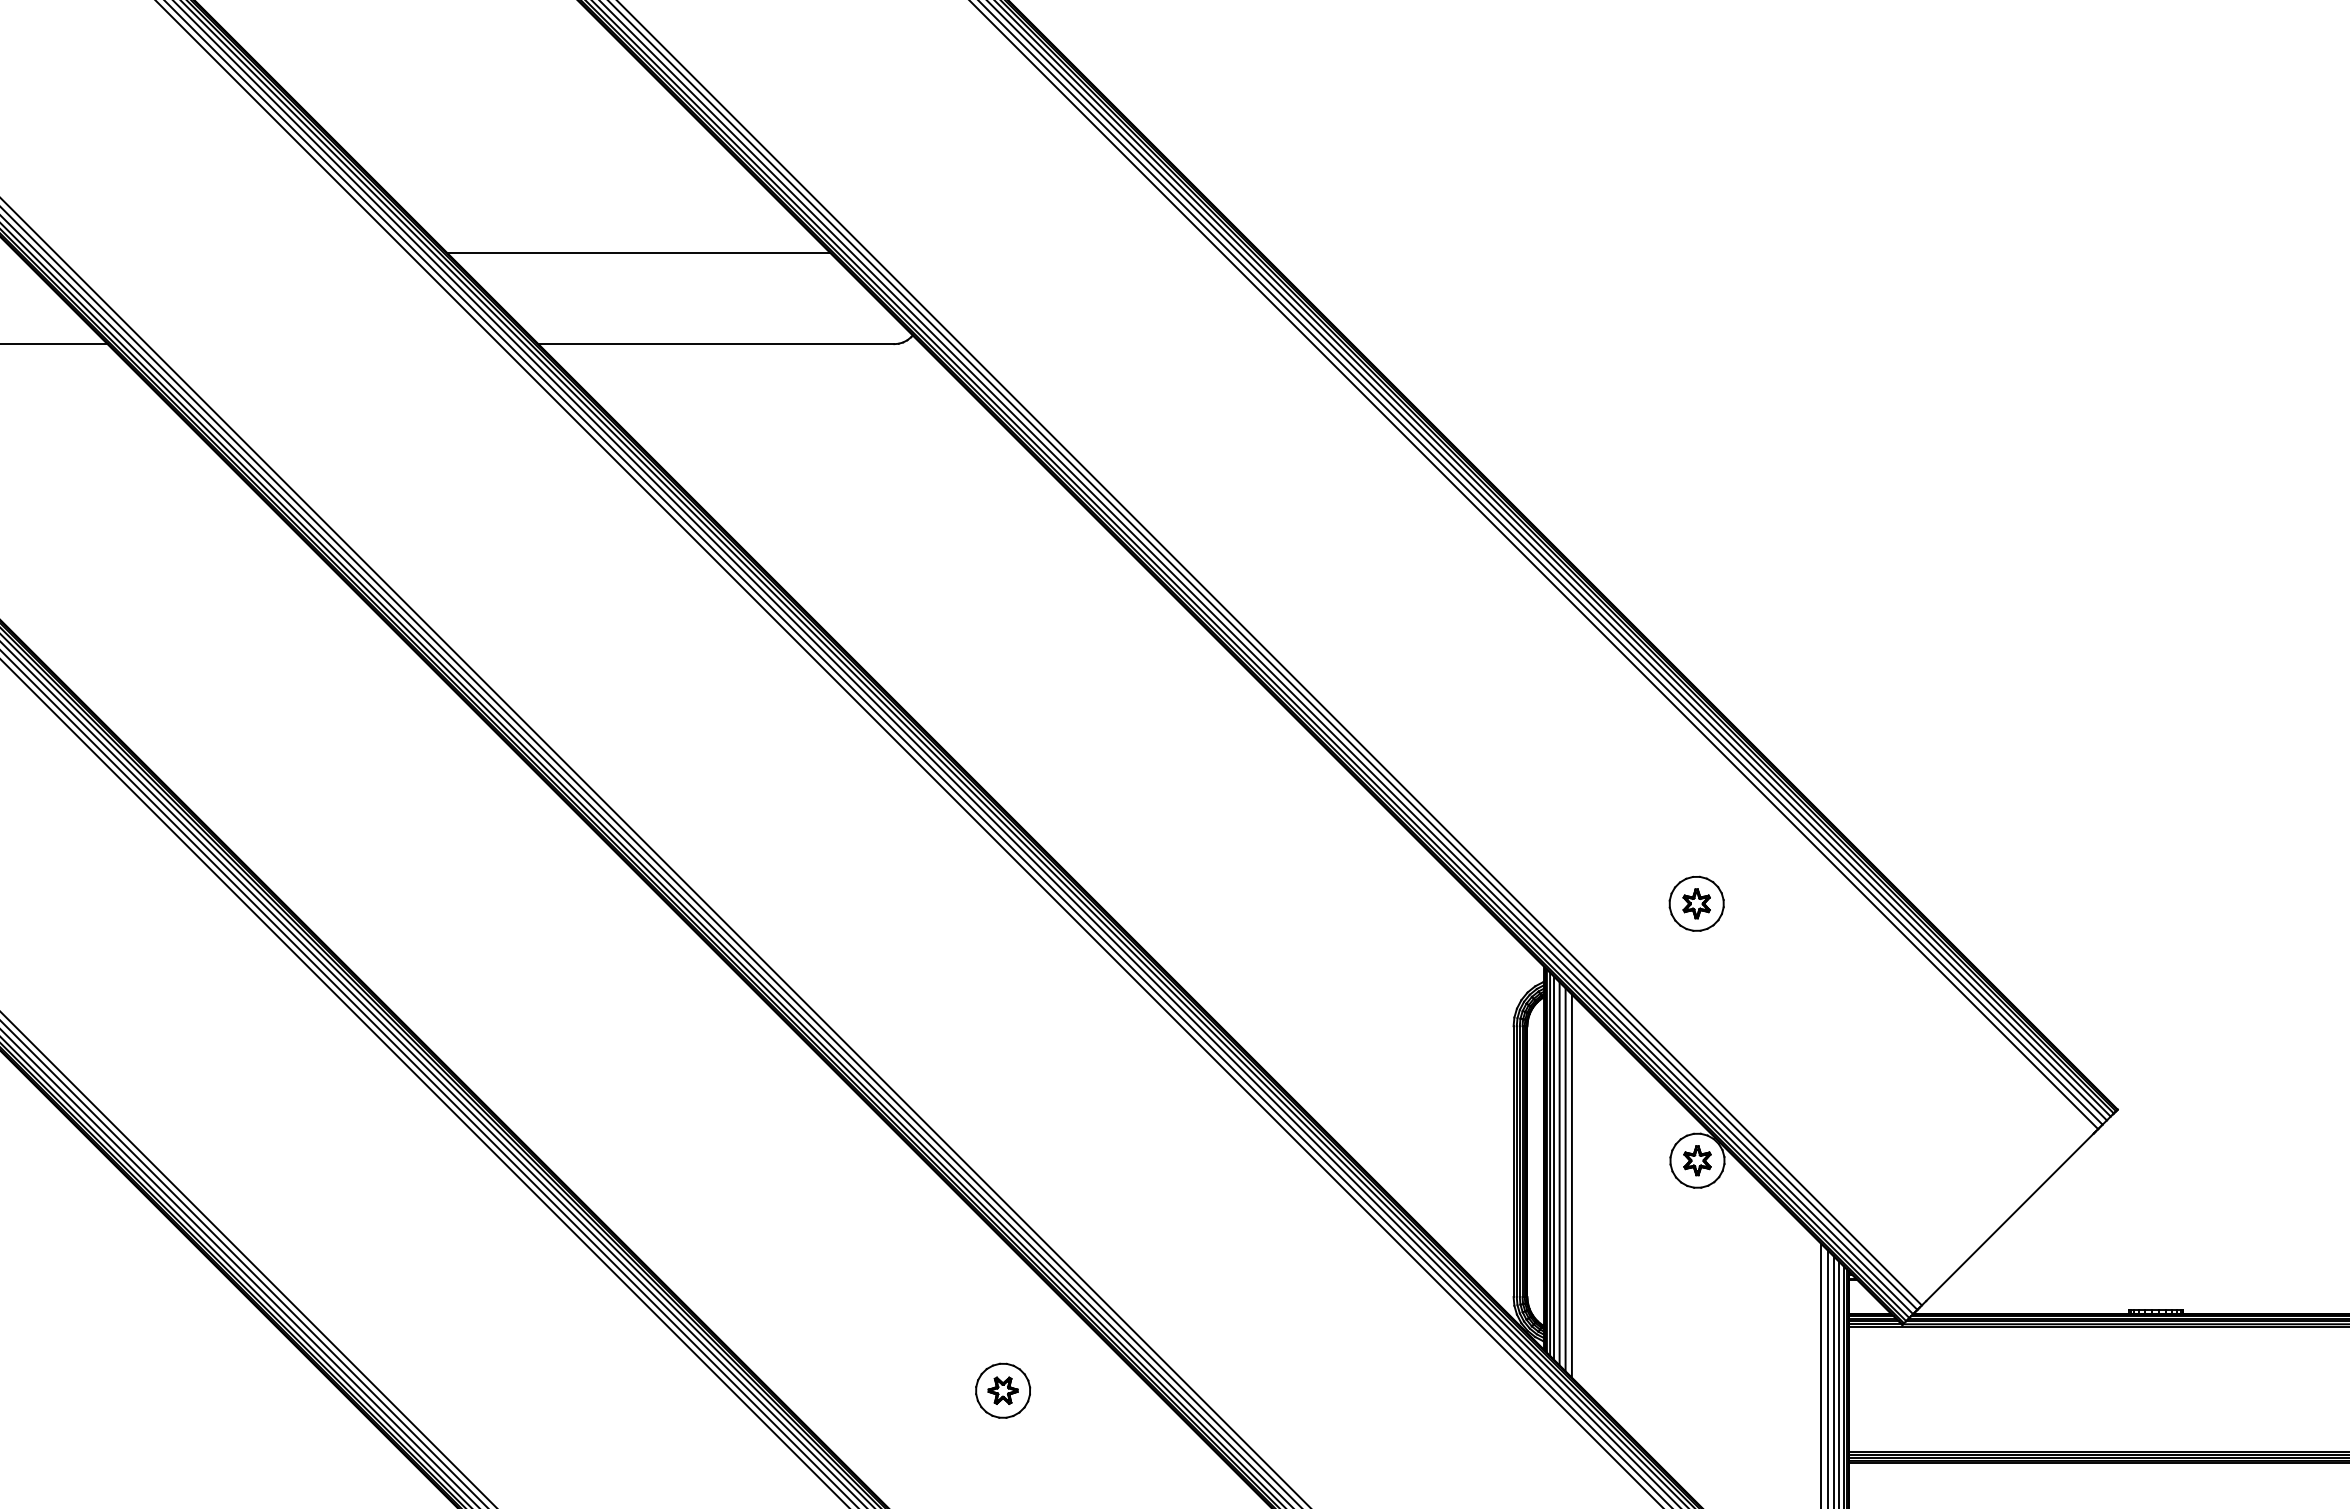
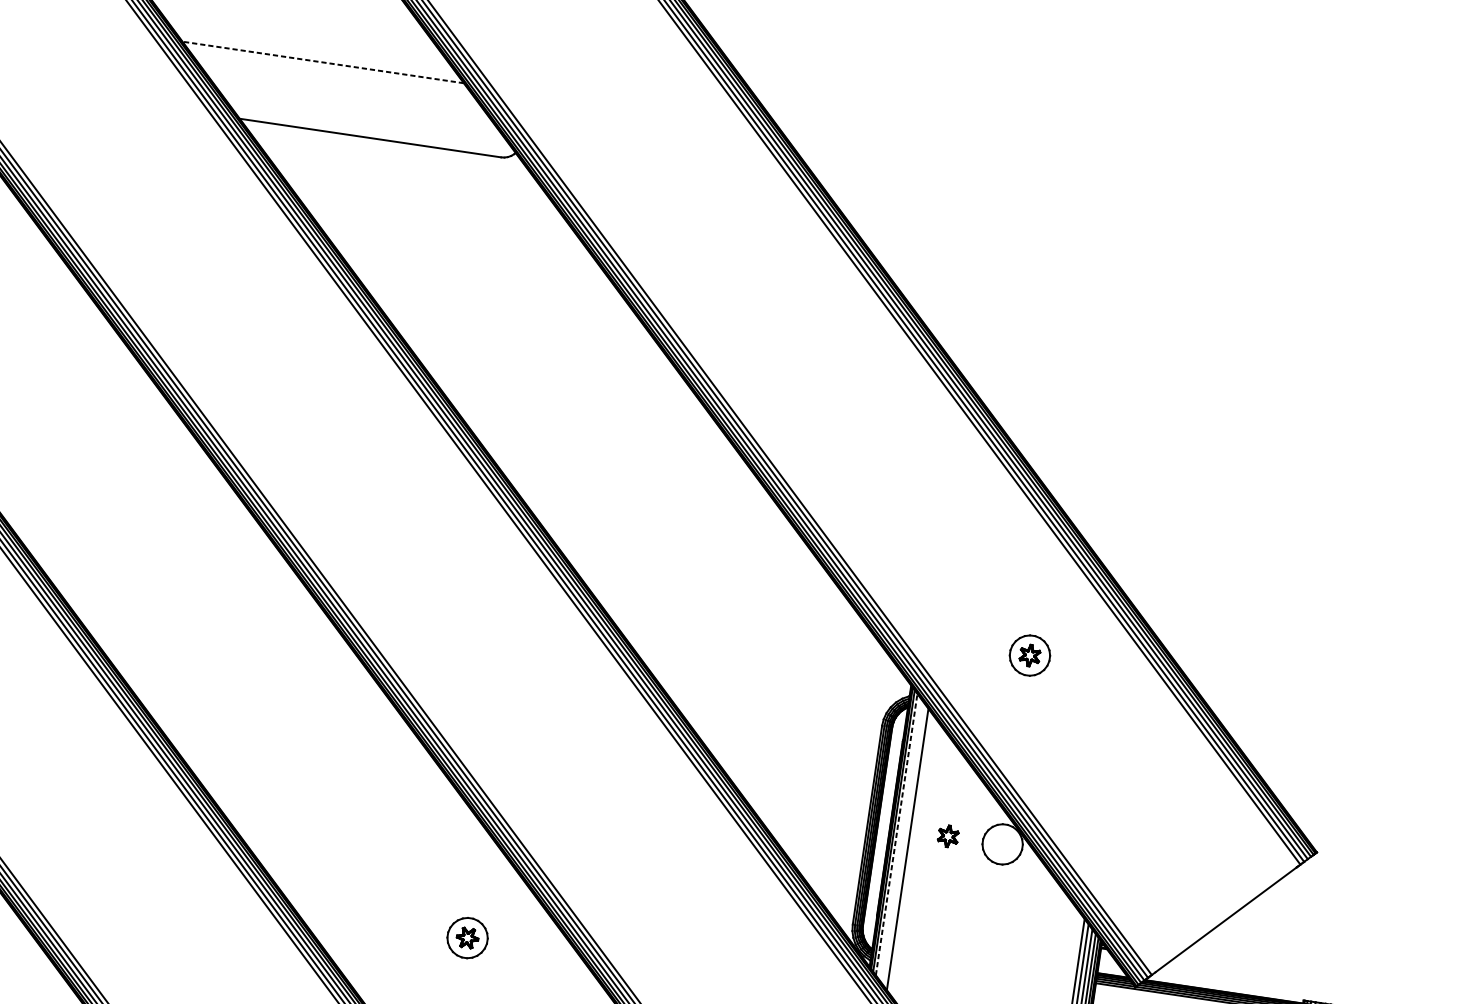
line: (638, 252) -> (323, 62), solid -> dashed
part: (1697, 1160) -> (948, 836), moved
line: (1554, 1168) -> (896, 834), solid -> dashed
line: (1559, 1173) -> (899, 838), removed
line: (1565, 1179) -> (903, 843), removed

